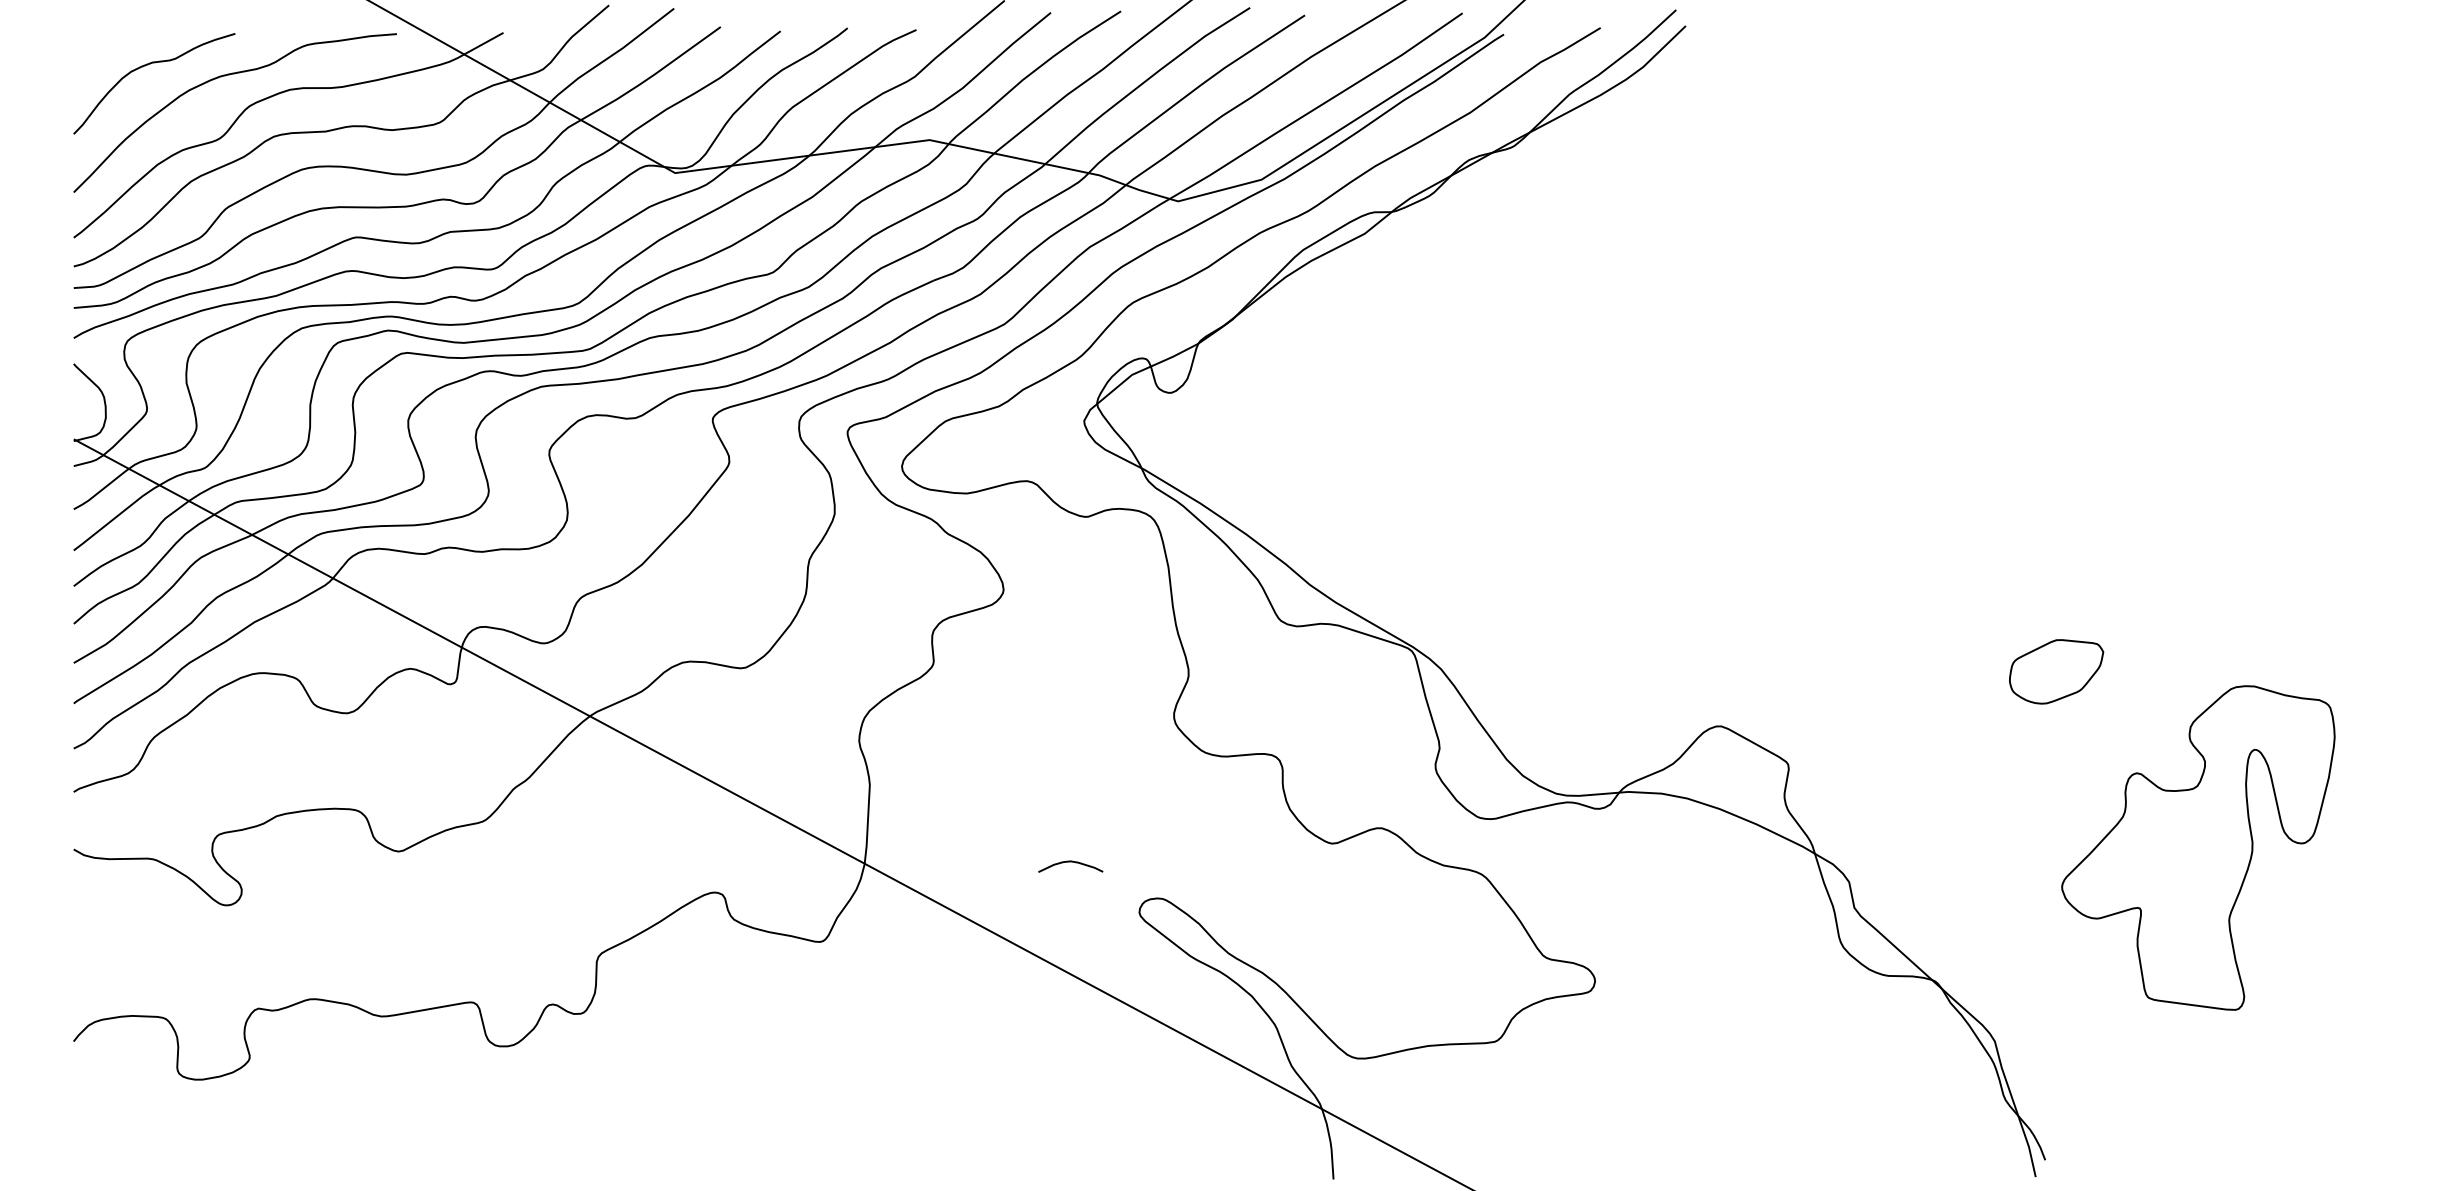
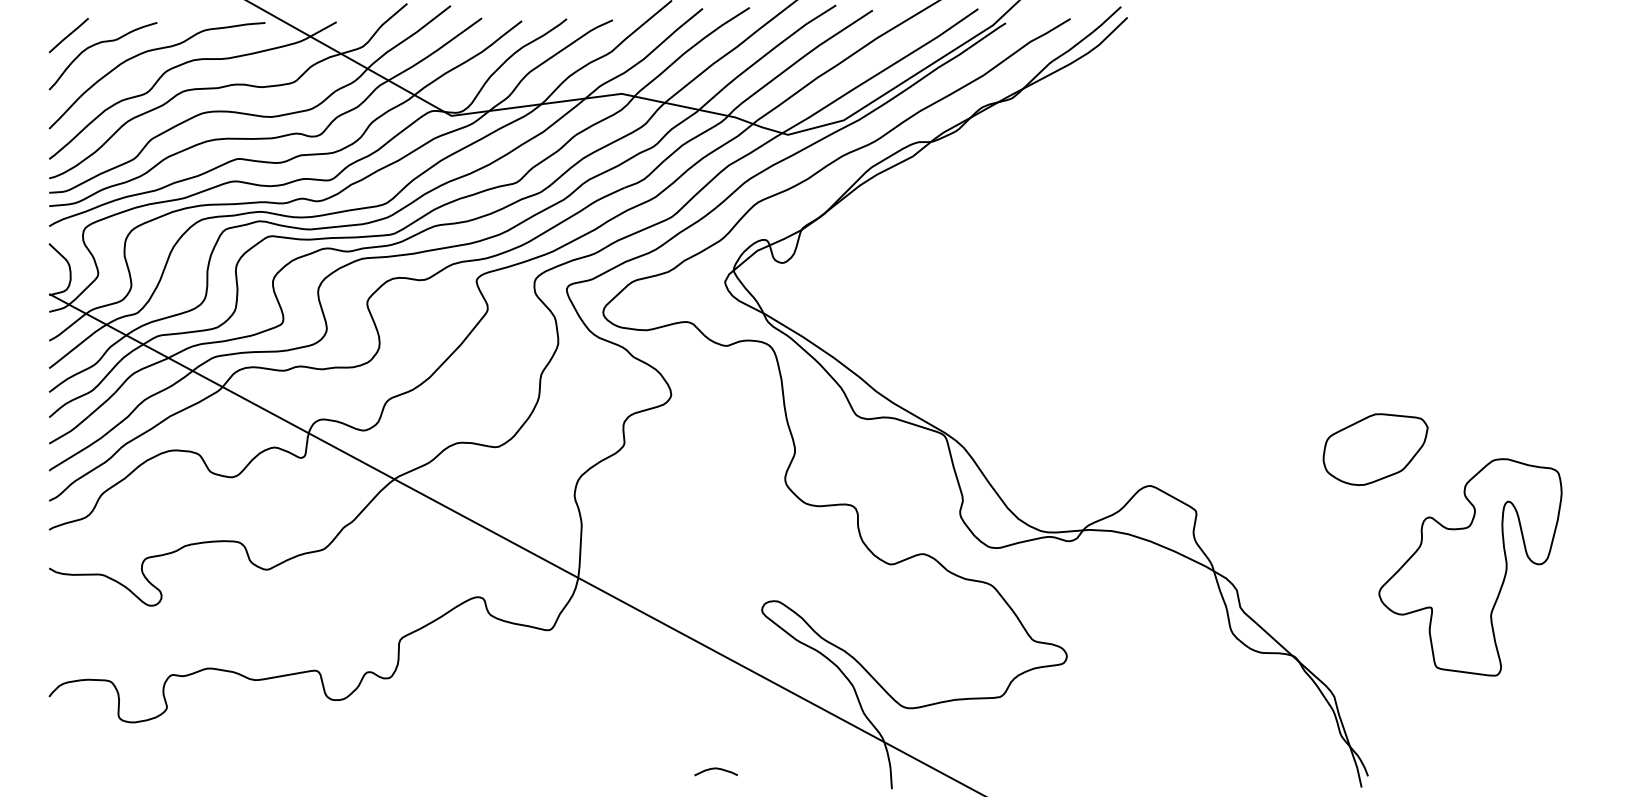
line: (102, 52) -> (68, 35), added
part: (2056, 671) -> (1375, 449), size x1.67
curve: (1069, 863) -> (715, 769), moved

